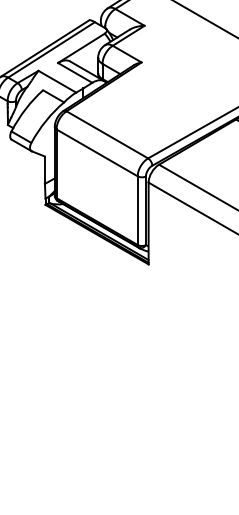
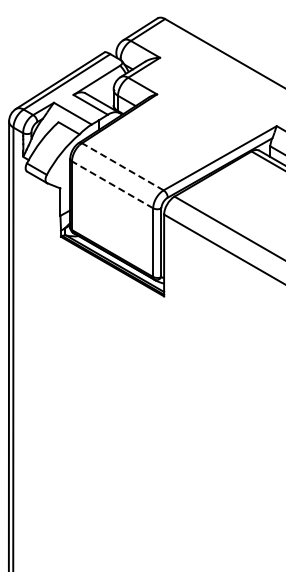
line: (107, 134) -> (122, 166), solid -> dashed
line: (97, 152) -> (112, 184), solid -> dashed

